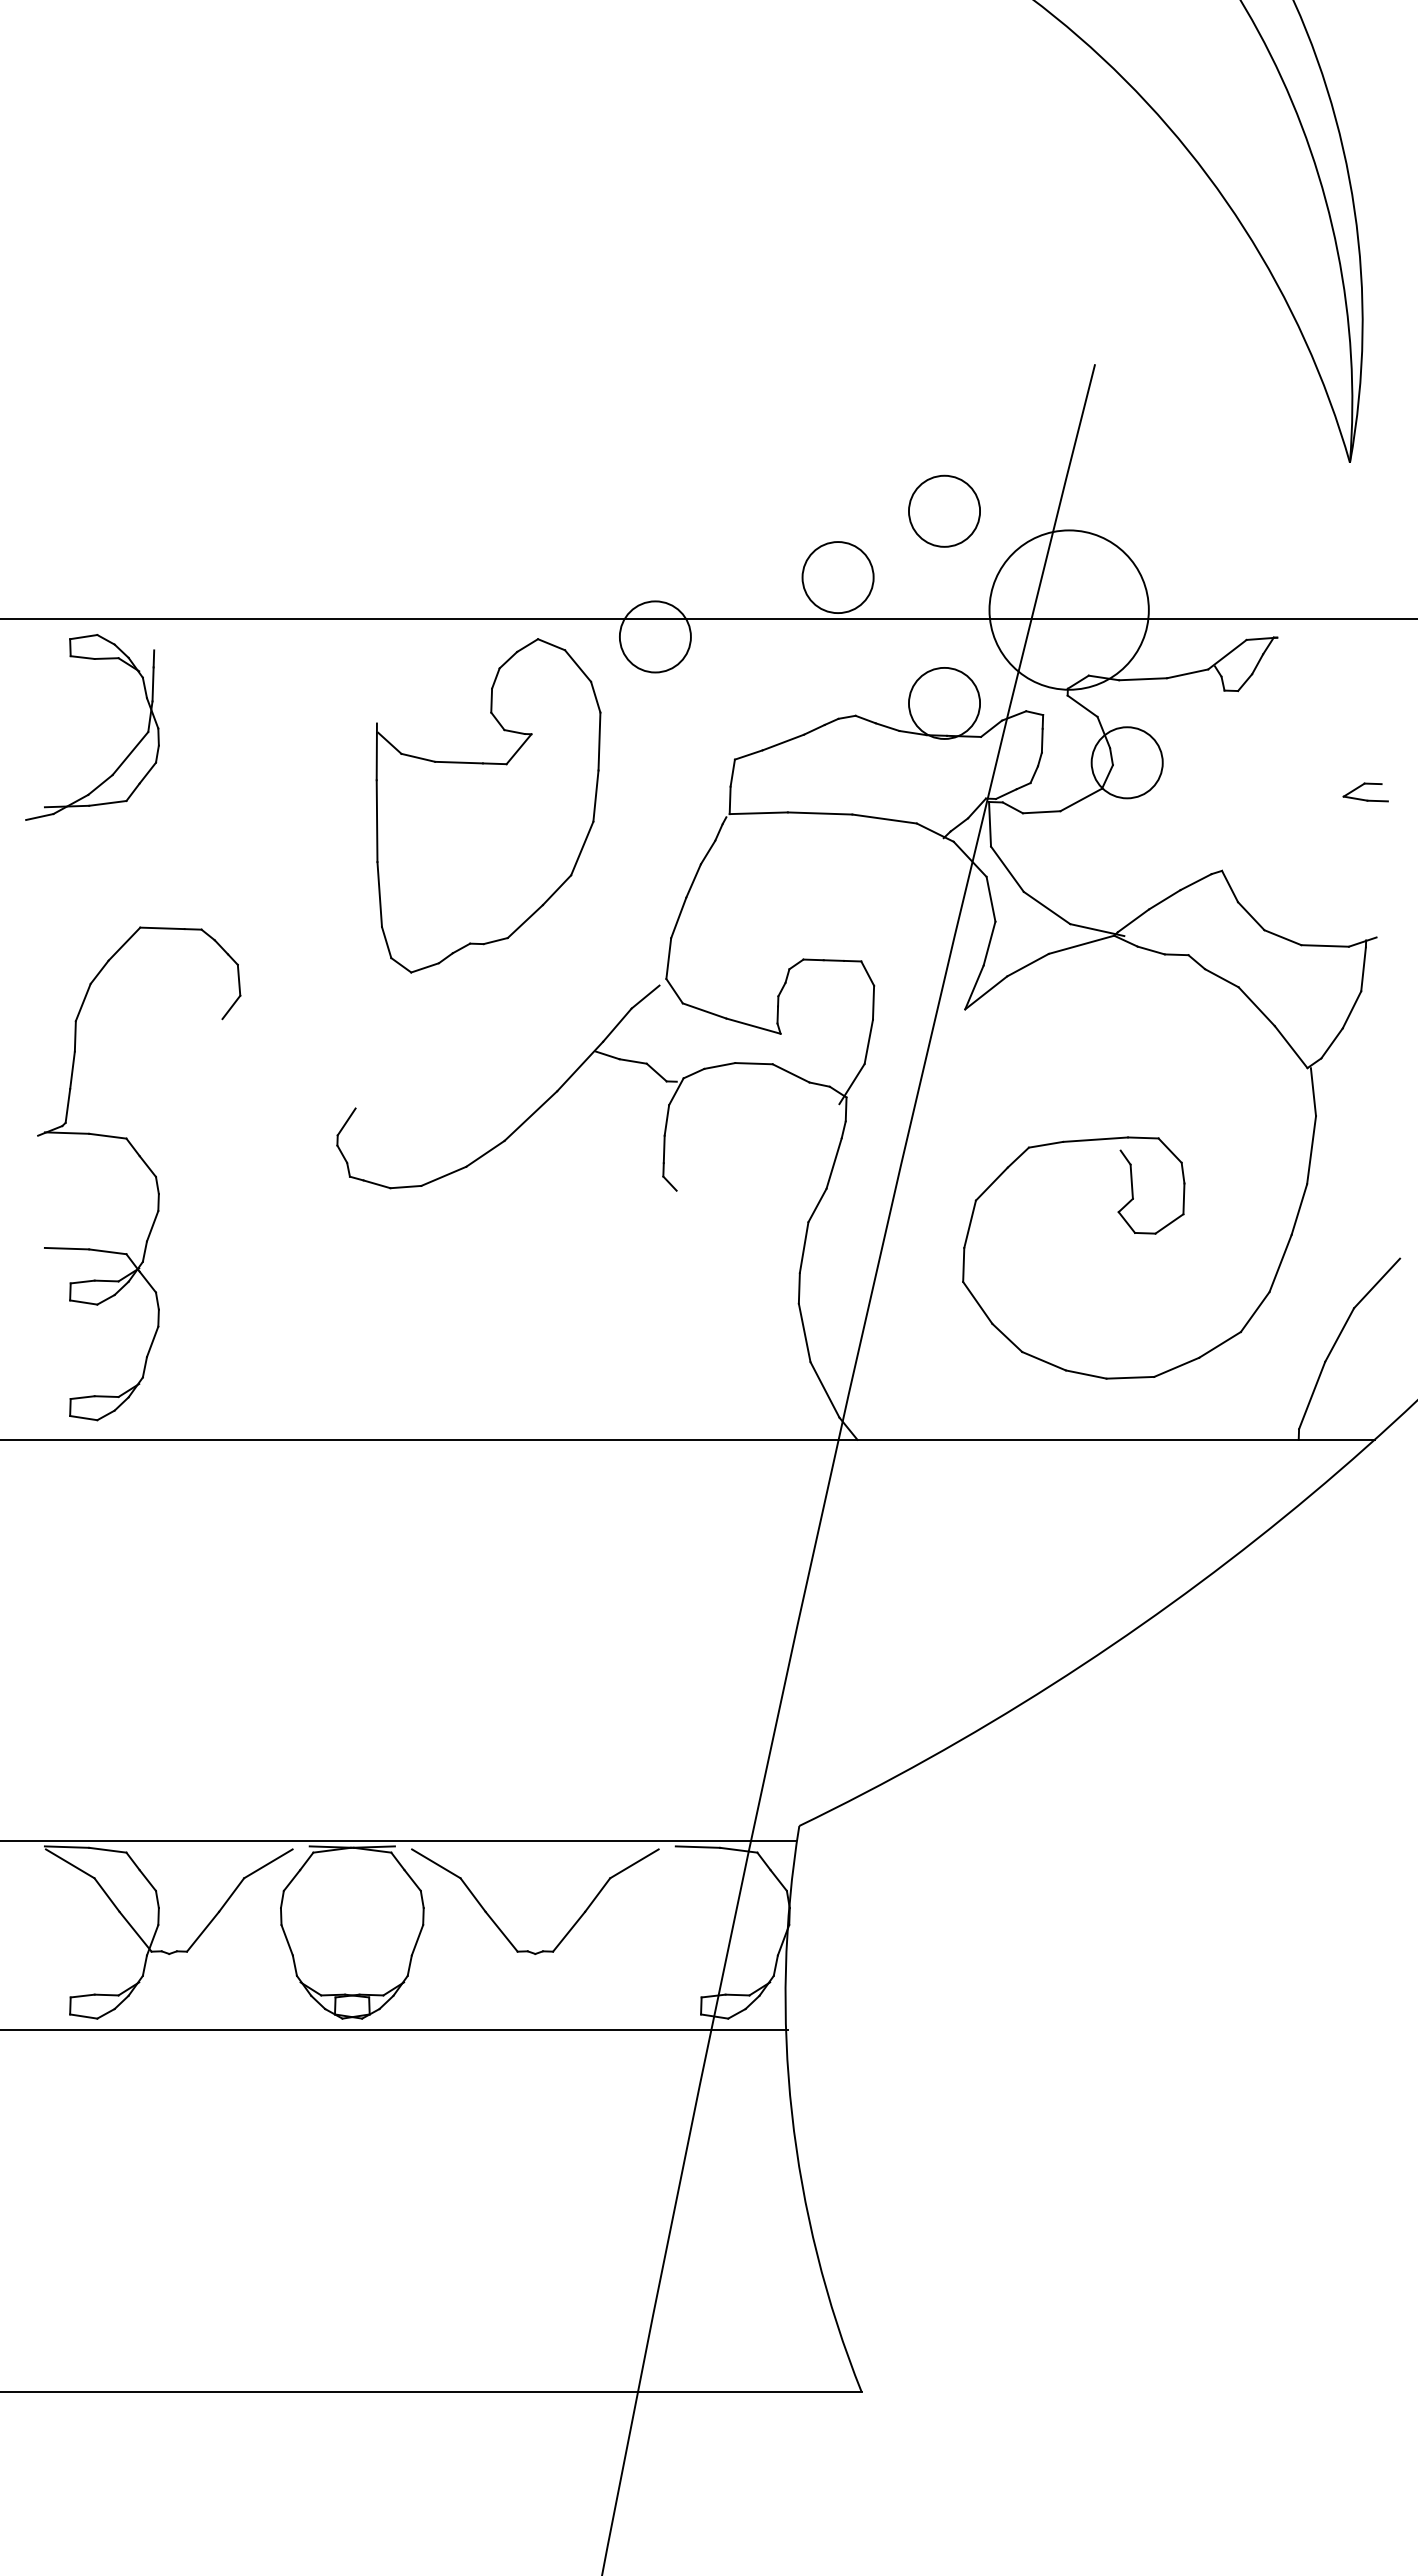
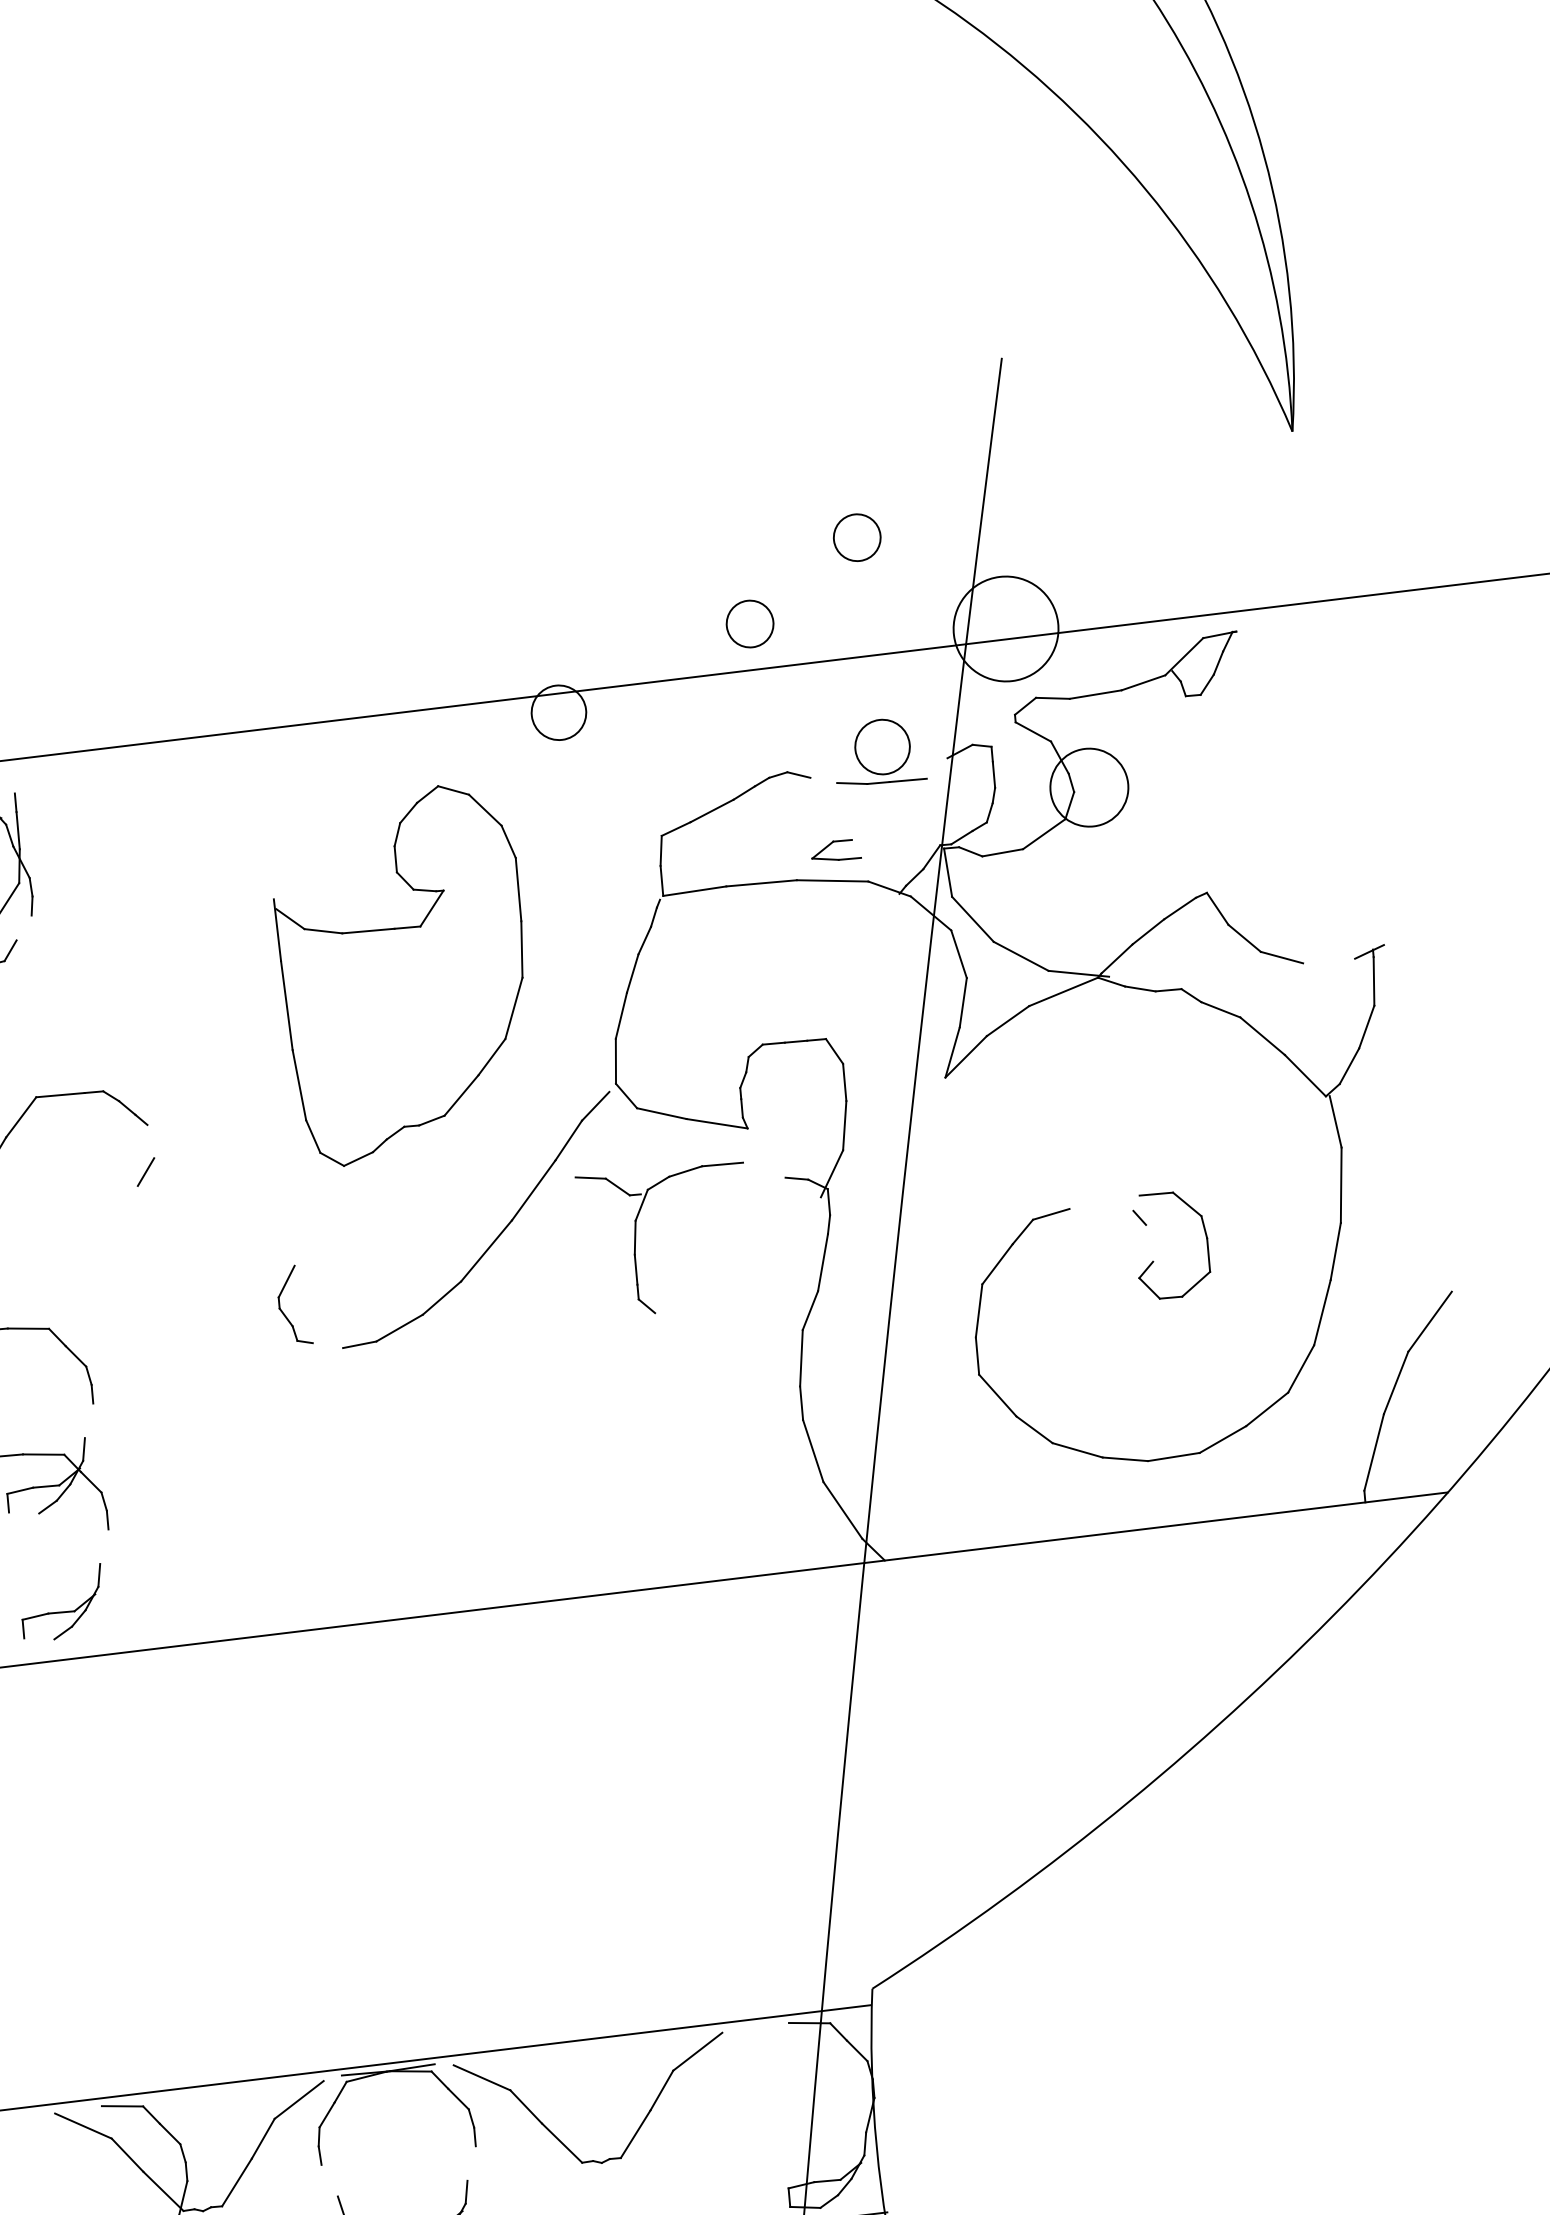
circle: (944, 510) -> (857, 536), size x0.6
circle: (837, 577) -> (749, 624), size x0.6
circle: (1068, 609) -> (1005, 628), size x0.6
circle: (654, 636) -> (557, 712), size x0.7
circle: (944, 702) -> (882, 746), size x0.7
line: (887, 726) -> (823, 779), removed
line: (991, 728) -> (937, 768), removed
line: (147, 772) -> (23, 927), removed
part: (1362, 798) -> (833, 858), moved
part: (488, 805) -> (406, 973), moved
line: (1324, 945) -> (1328, 960), removed
line: (238, 979) -> (150, 1140), removed
line: (607, 1055) -> (561, 1174), removed
line: (790, 1073) -> (763, 1170), removed
line: (1095, 1139) -> (1104, 1202), removed
line: (1131, 1181) -> (1149, 1243), removed
line: (376, 1184) -> (327, 1345), removed
line: (152, 1226) -> (88, 1421), removed
line: (83, 1302) -> (23, 1512), removed
line: (152, 1341) -> (104, 1546), removed
line: (83, 1418) -> (39, 1639), removed
line: (66, 1846) -> (77, 2107), removed
line: (697, 1846) -> (764, 2024), removed
line: (286, 1940) -> (329, 2181), removed
line: (417, 1940) -> (471, 2163), removed

